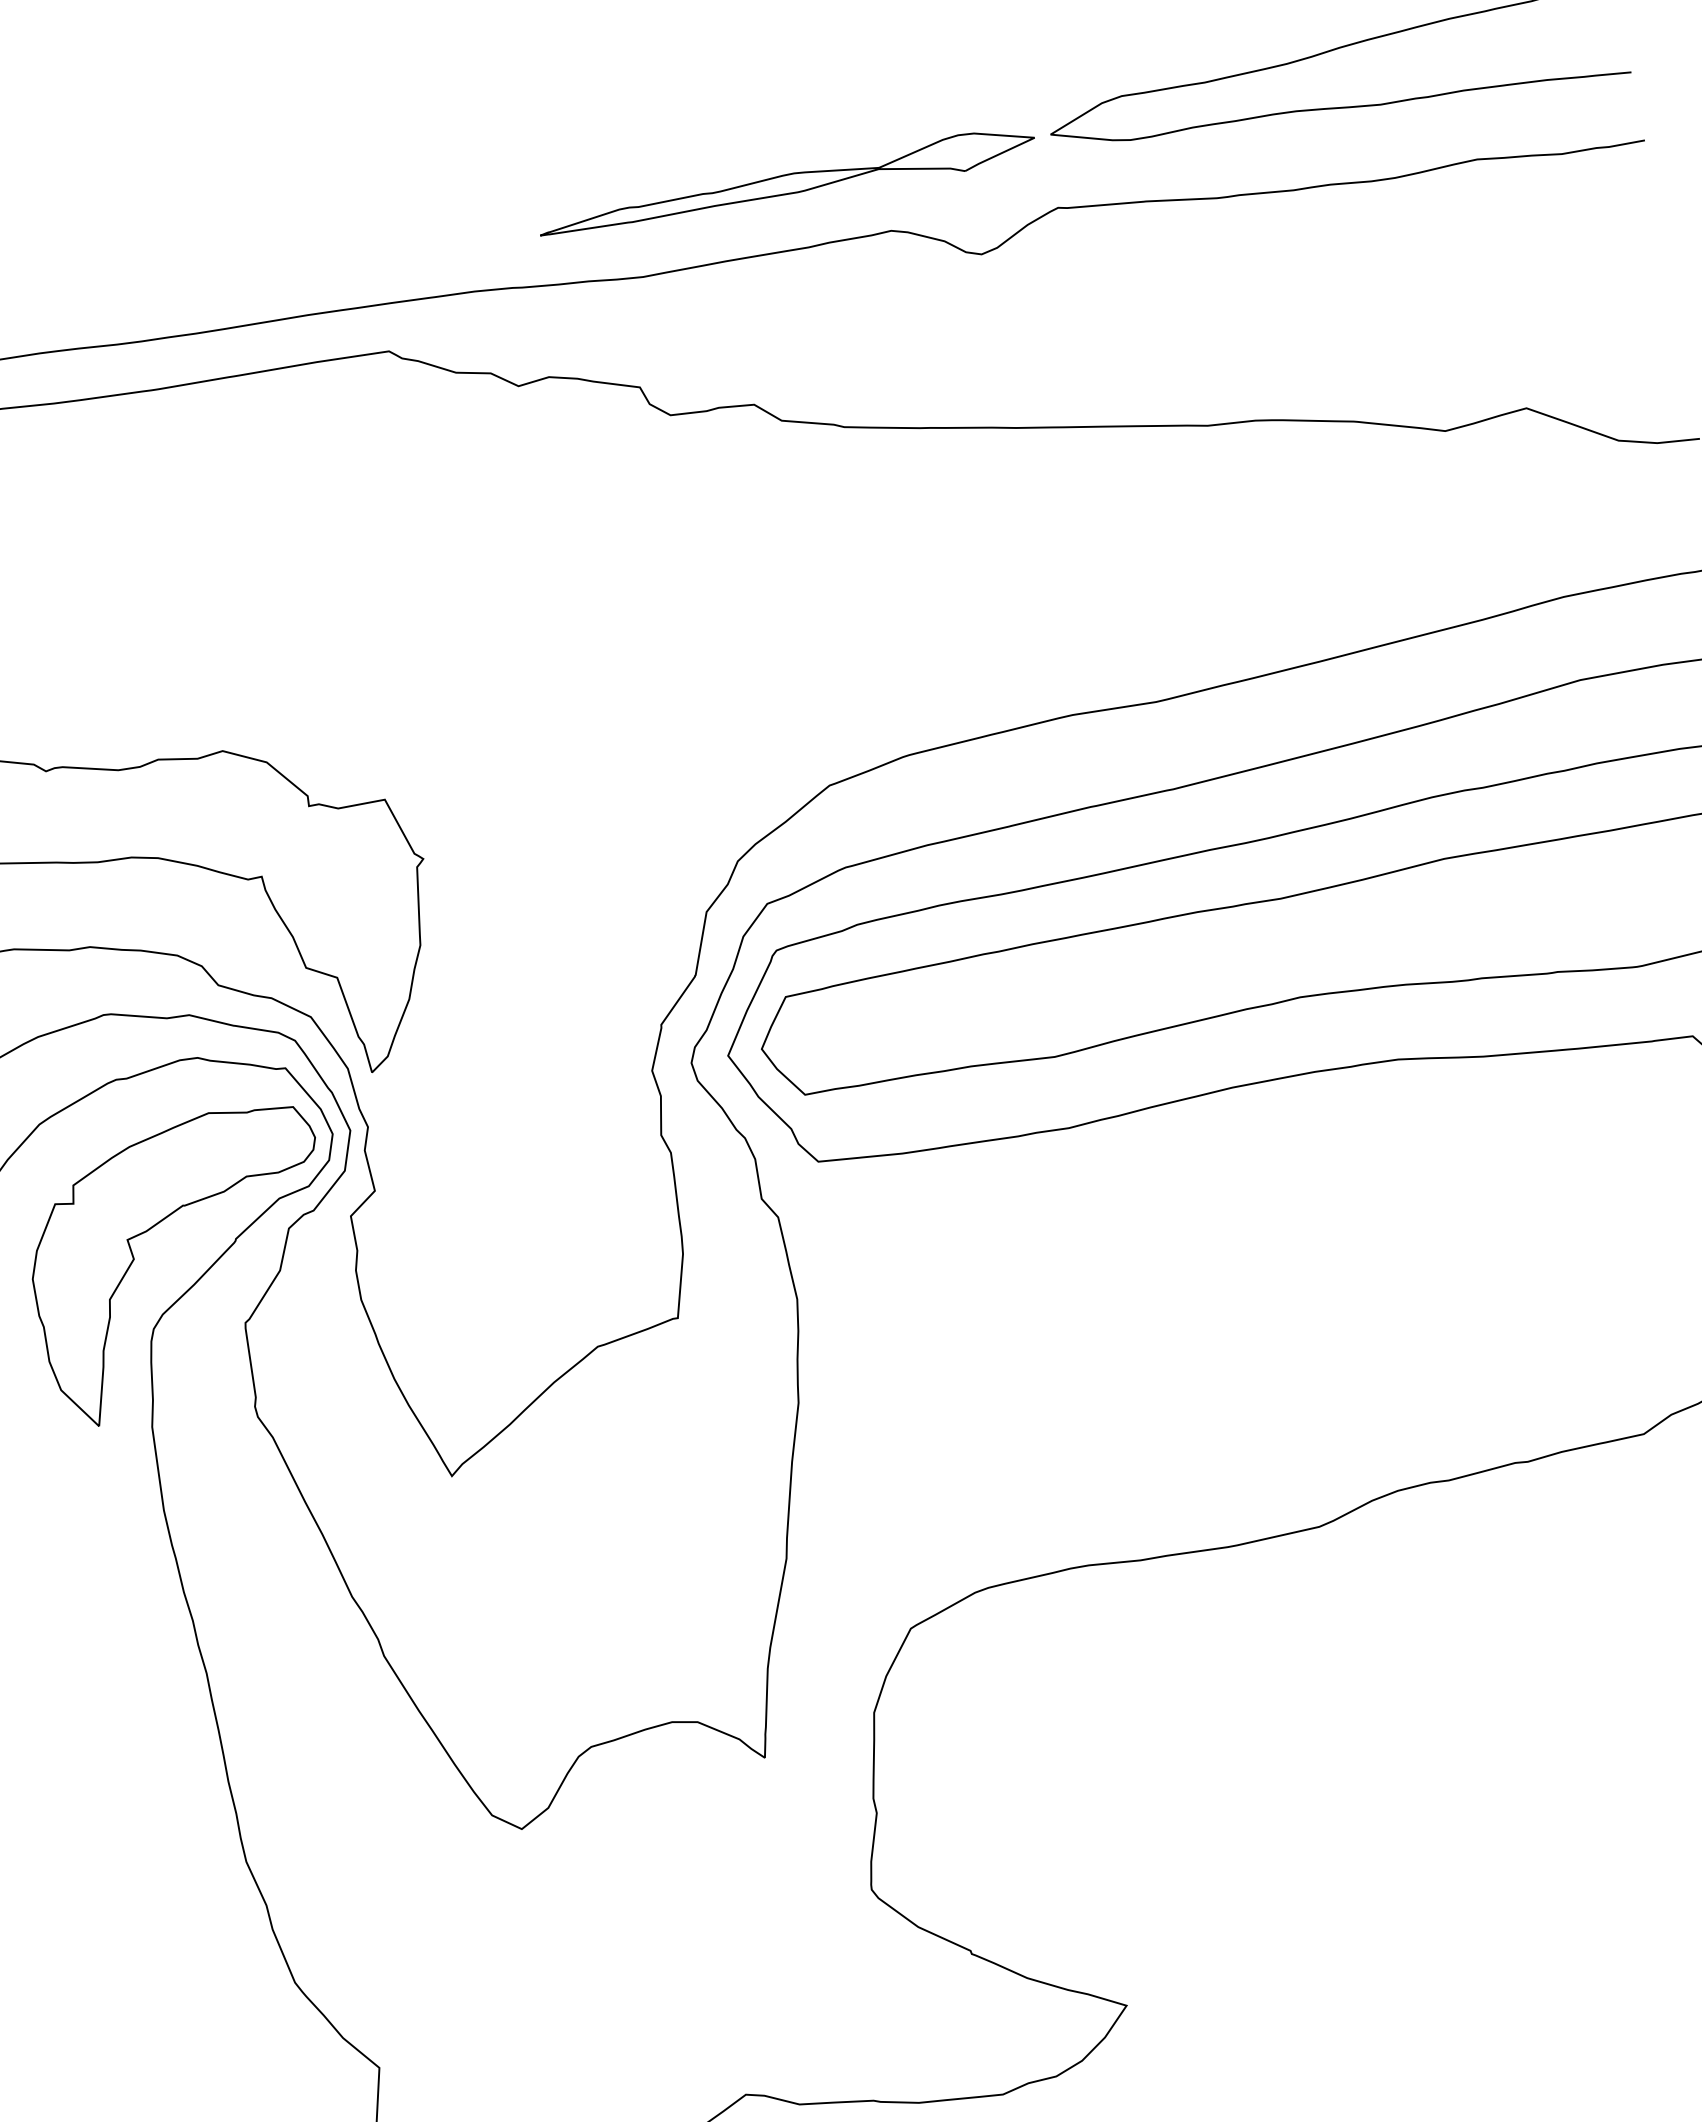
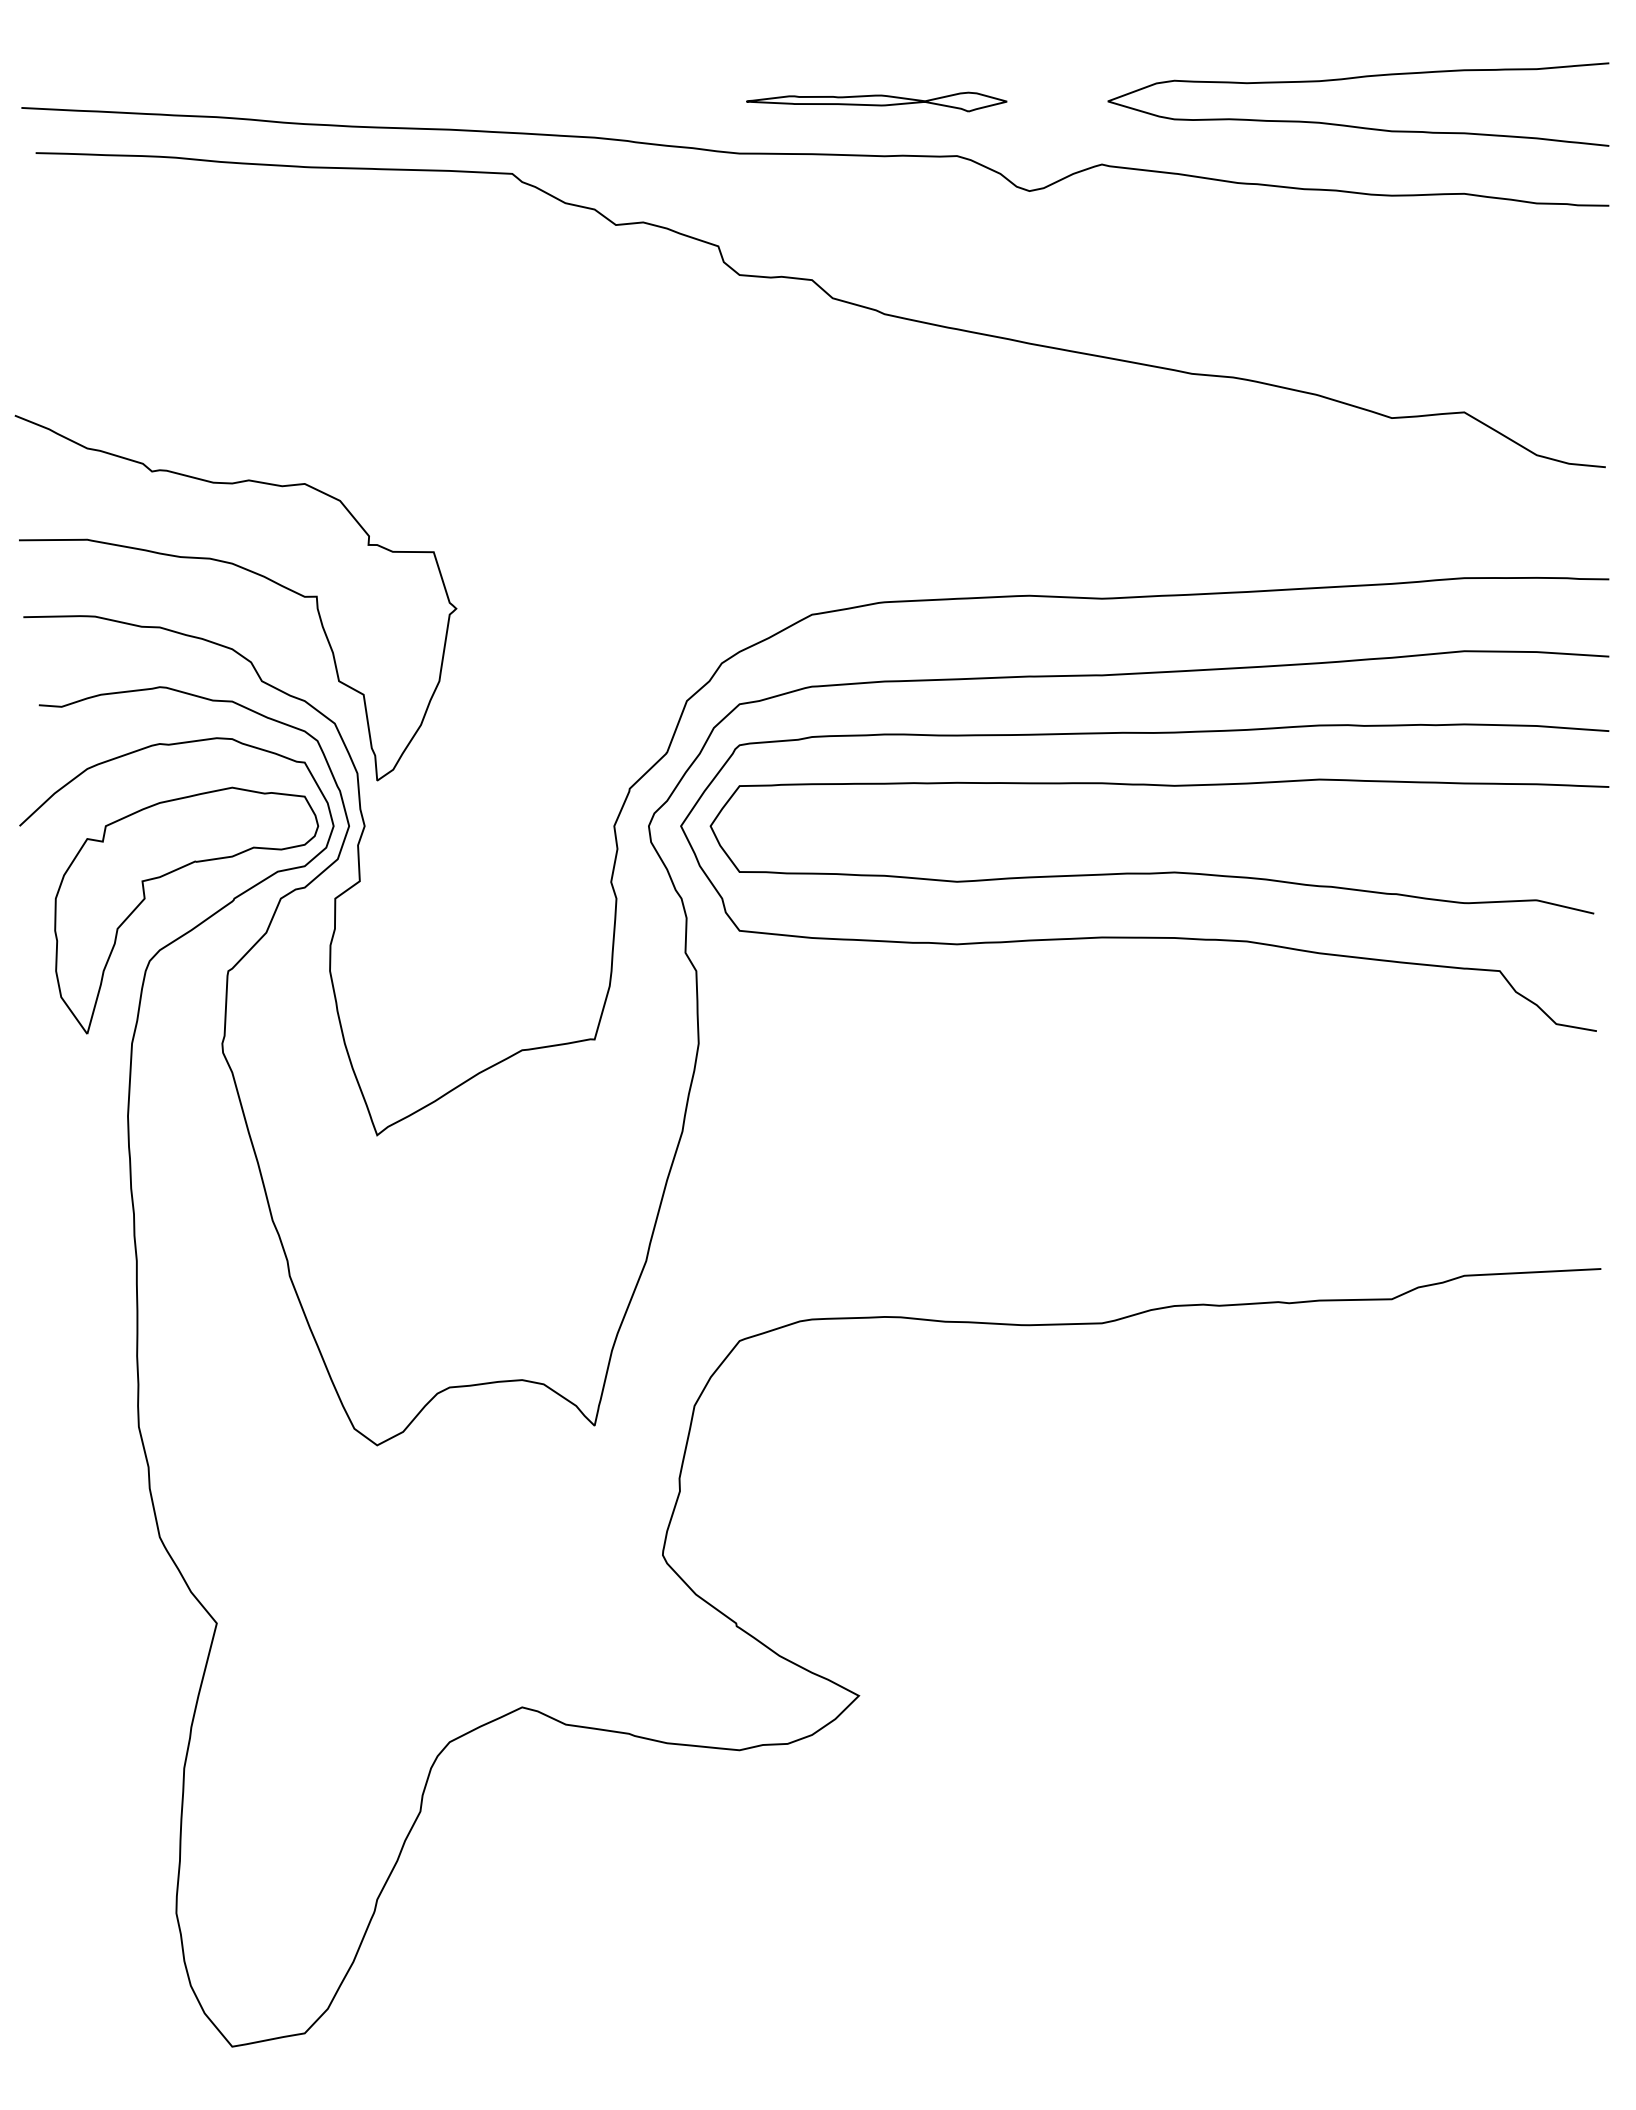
part: (787, 186) -> (876, 101), size x0.6

